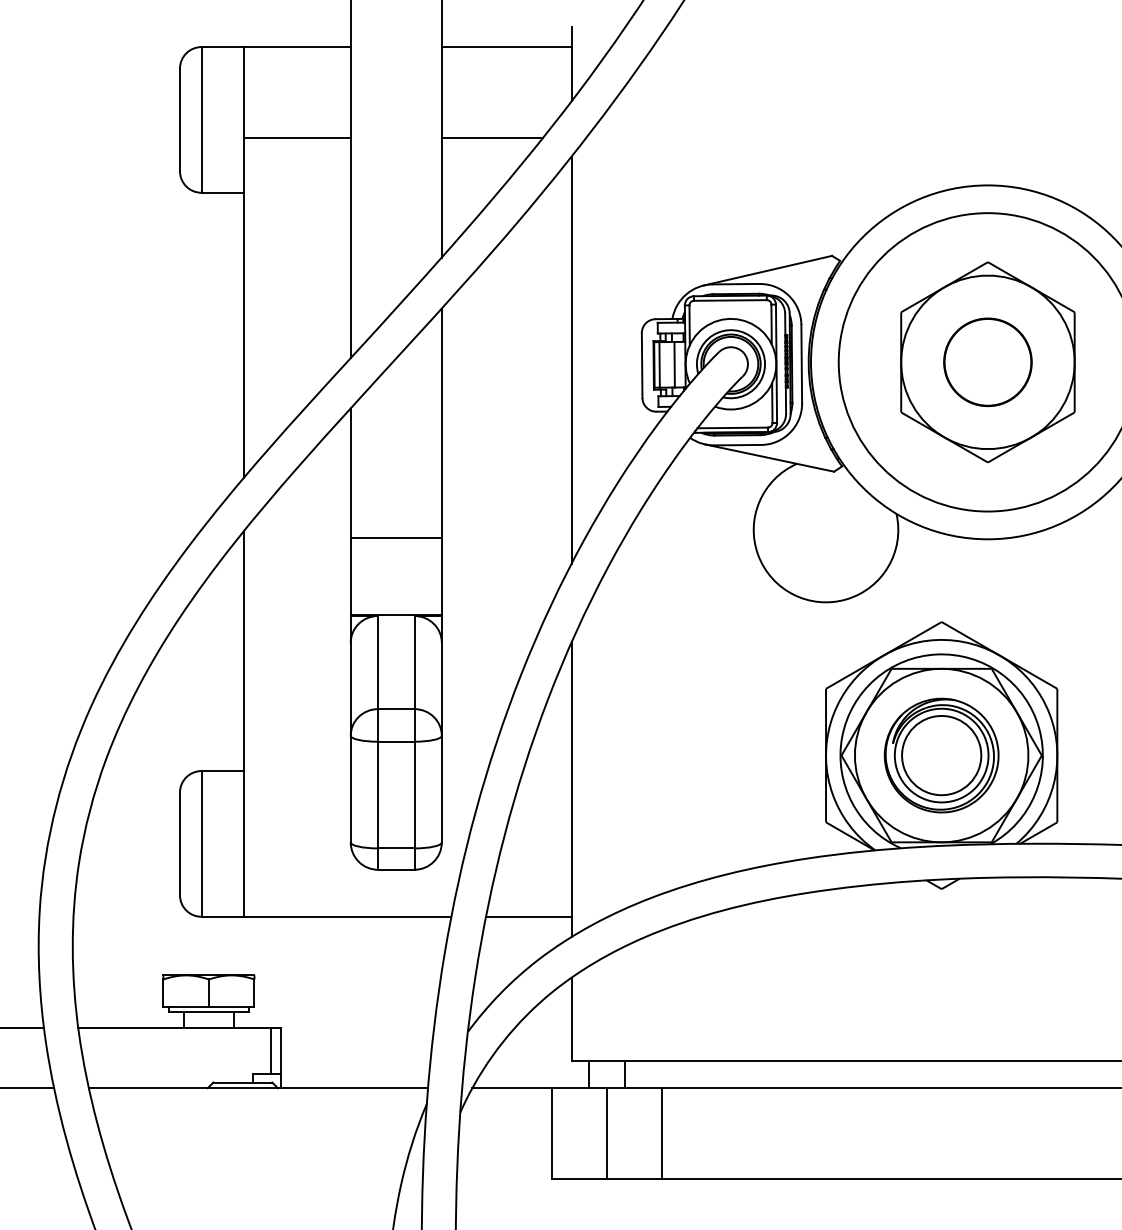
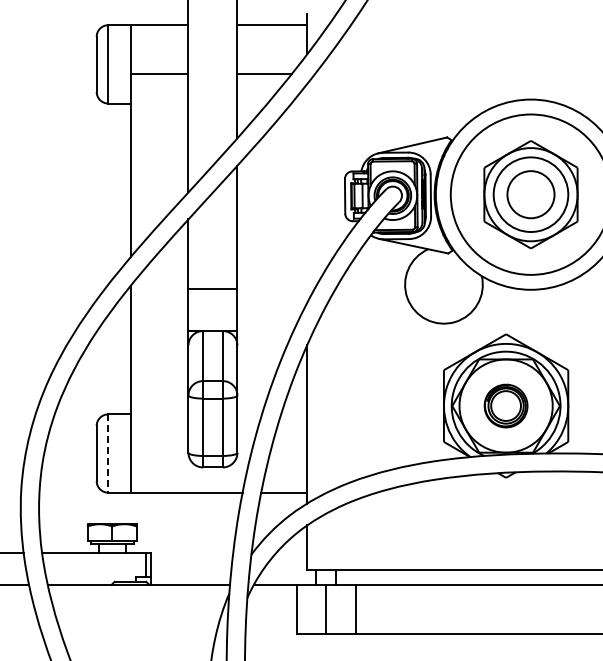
line: (572, 360) -> (307, 193), removed
circle: (987, 361) -> (530, 194), size x1.6
part: (940, 754) -> (505, 405), size x0.7
line: (201, 845) -> (108, 454), solid -> dashed

